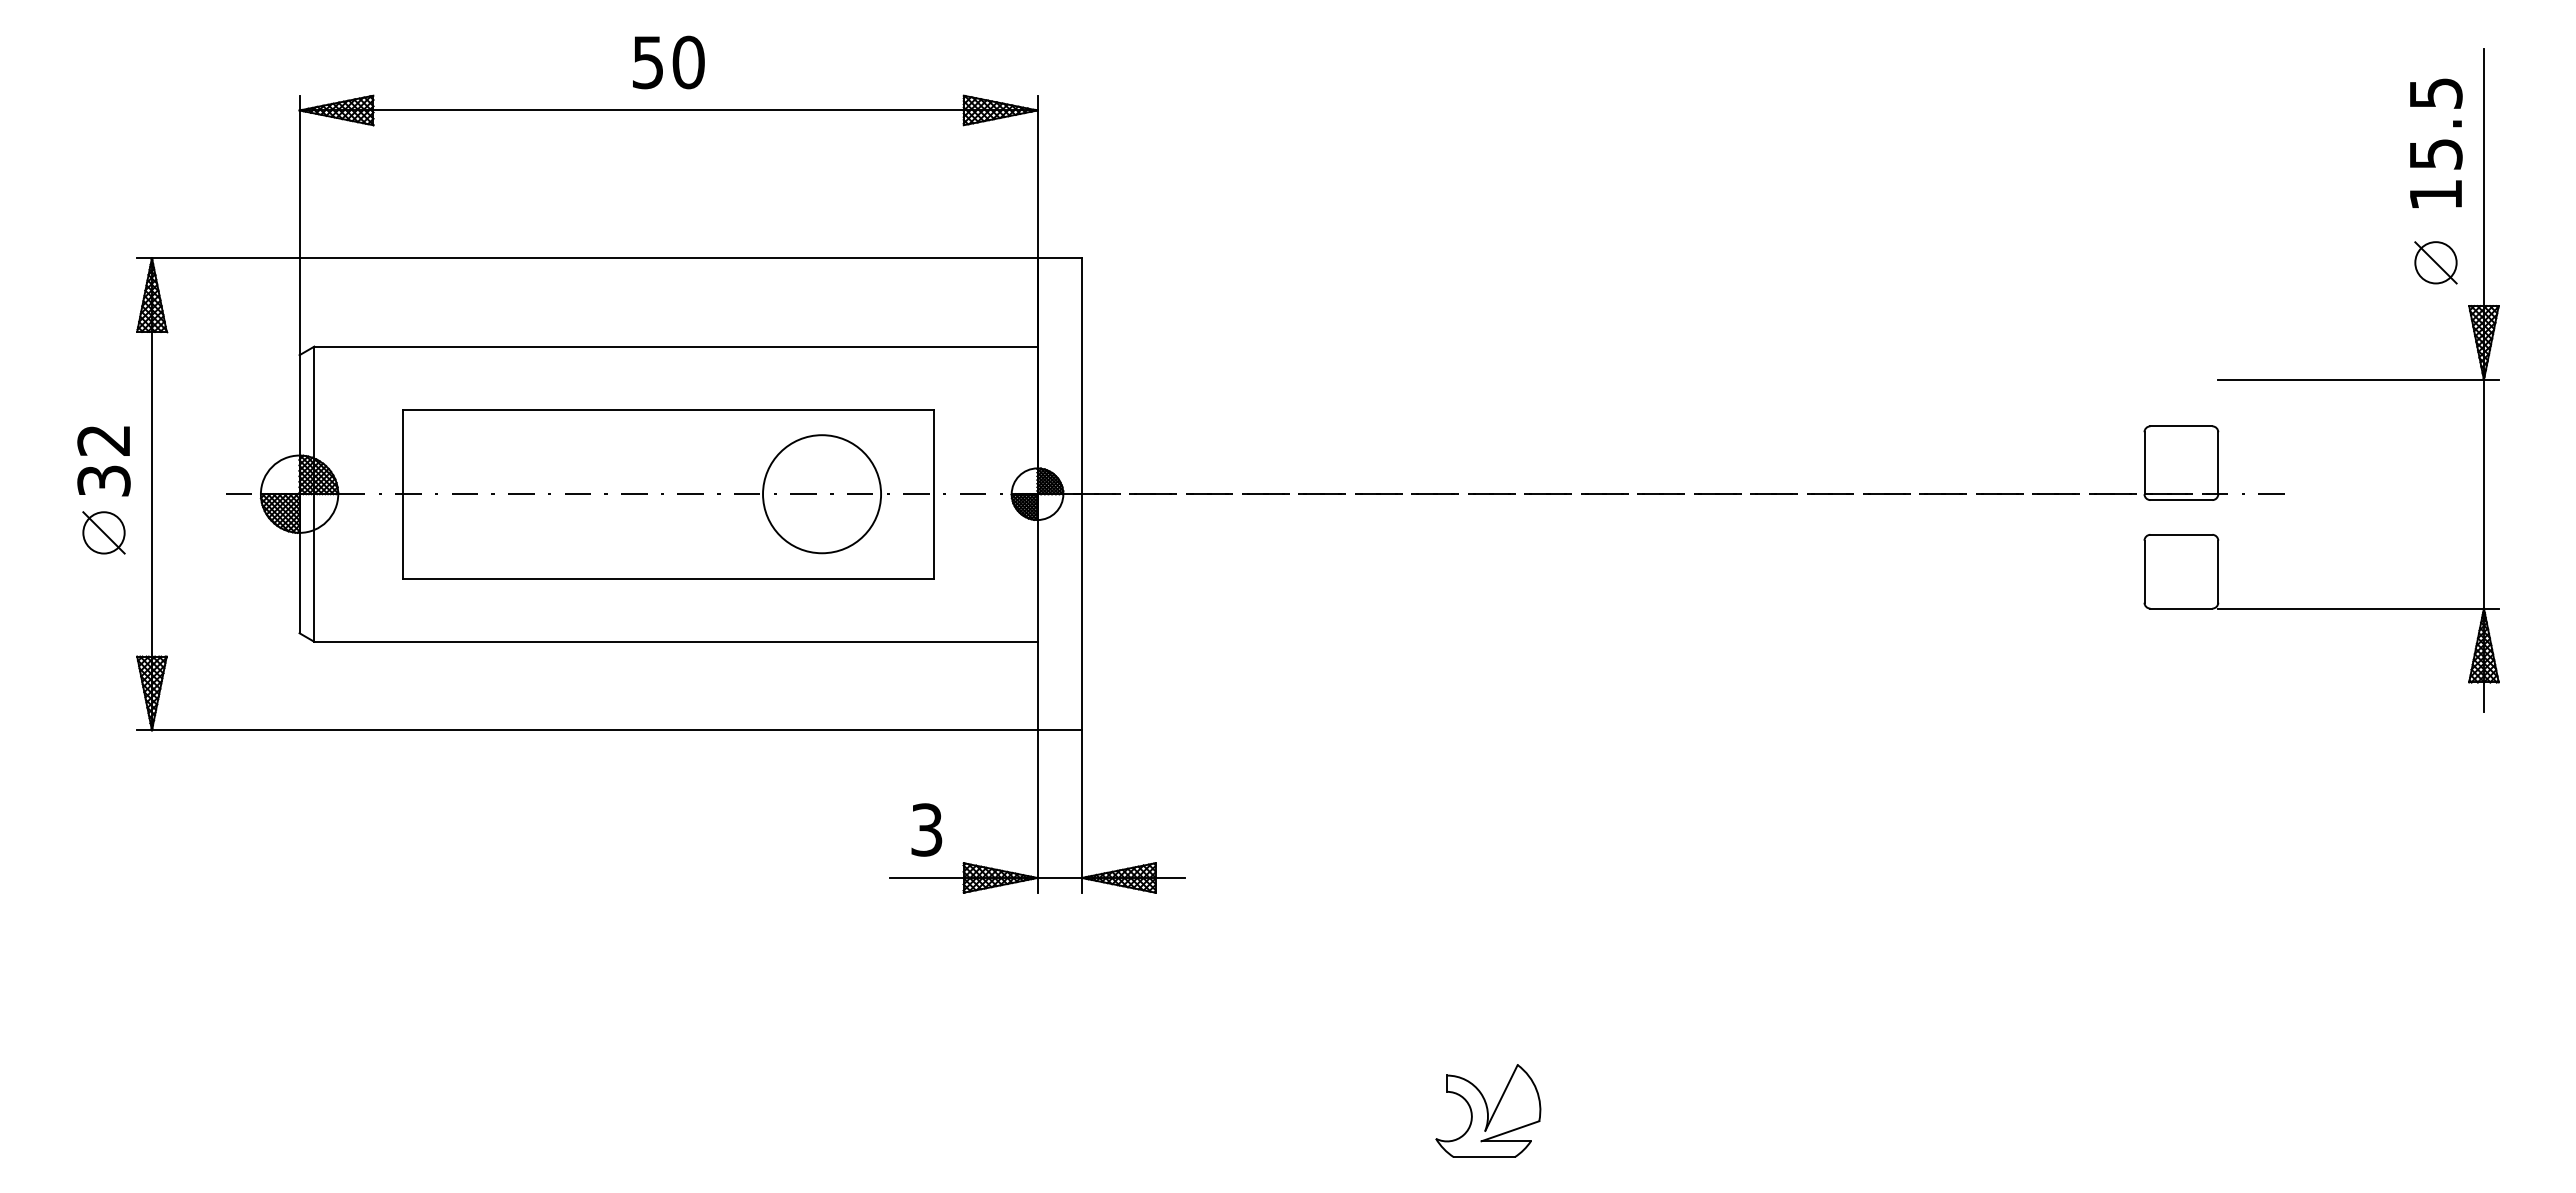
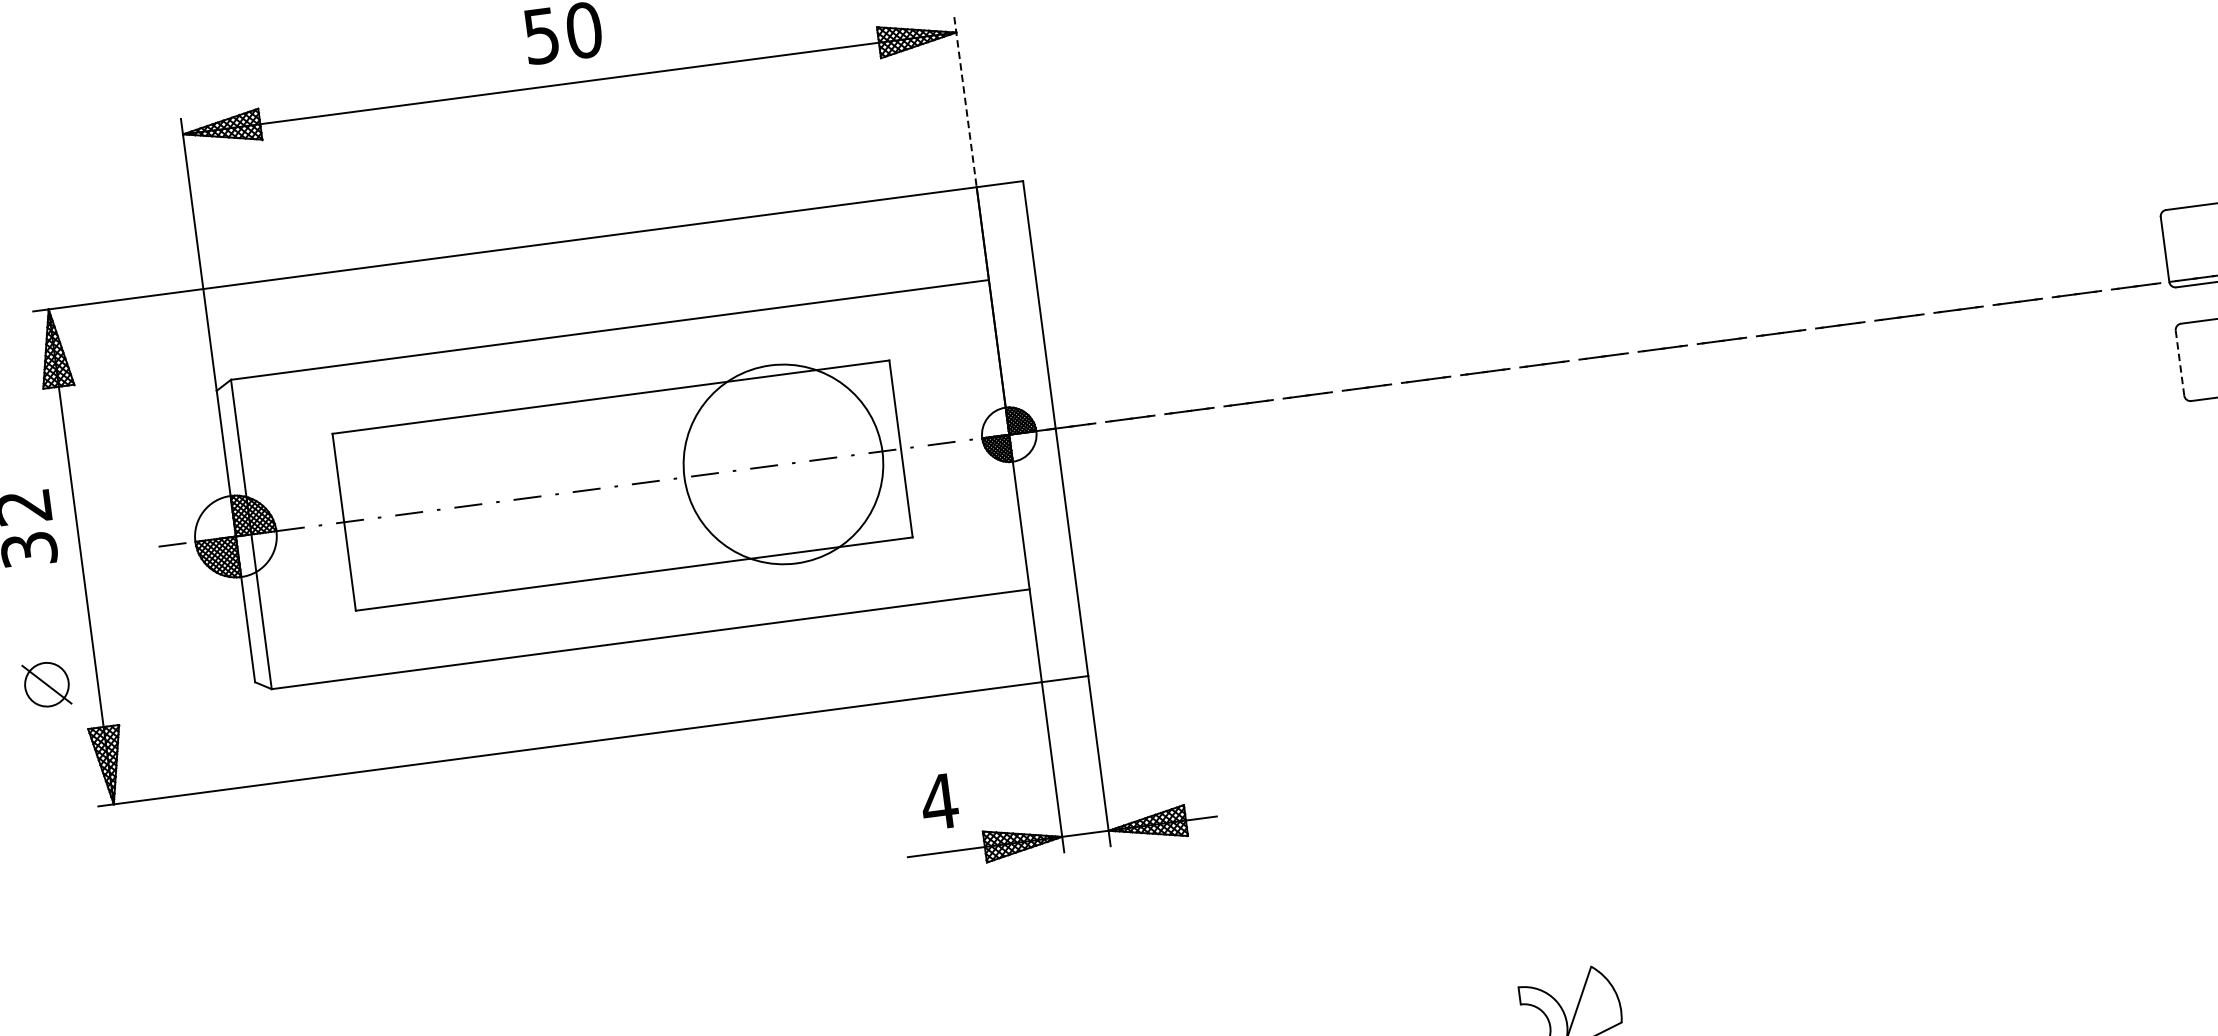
line: (1037, 177) -> (965, 102), solid -> dashed
circle: (822, 494) -> (783, 464), size x1.6
part: (103, 532) -> (46, 684), moved
line: (2144, 571) -> (2179, 362), solid -> dashed
text: (926, 829) -> (939, 801), 3 -> 4

